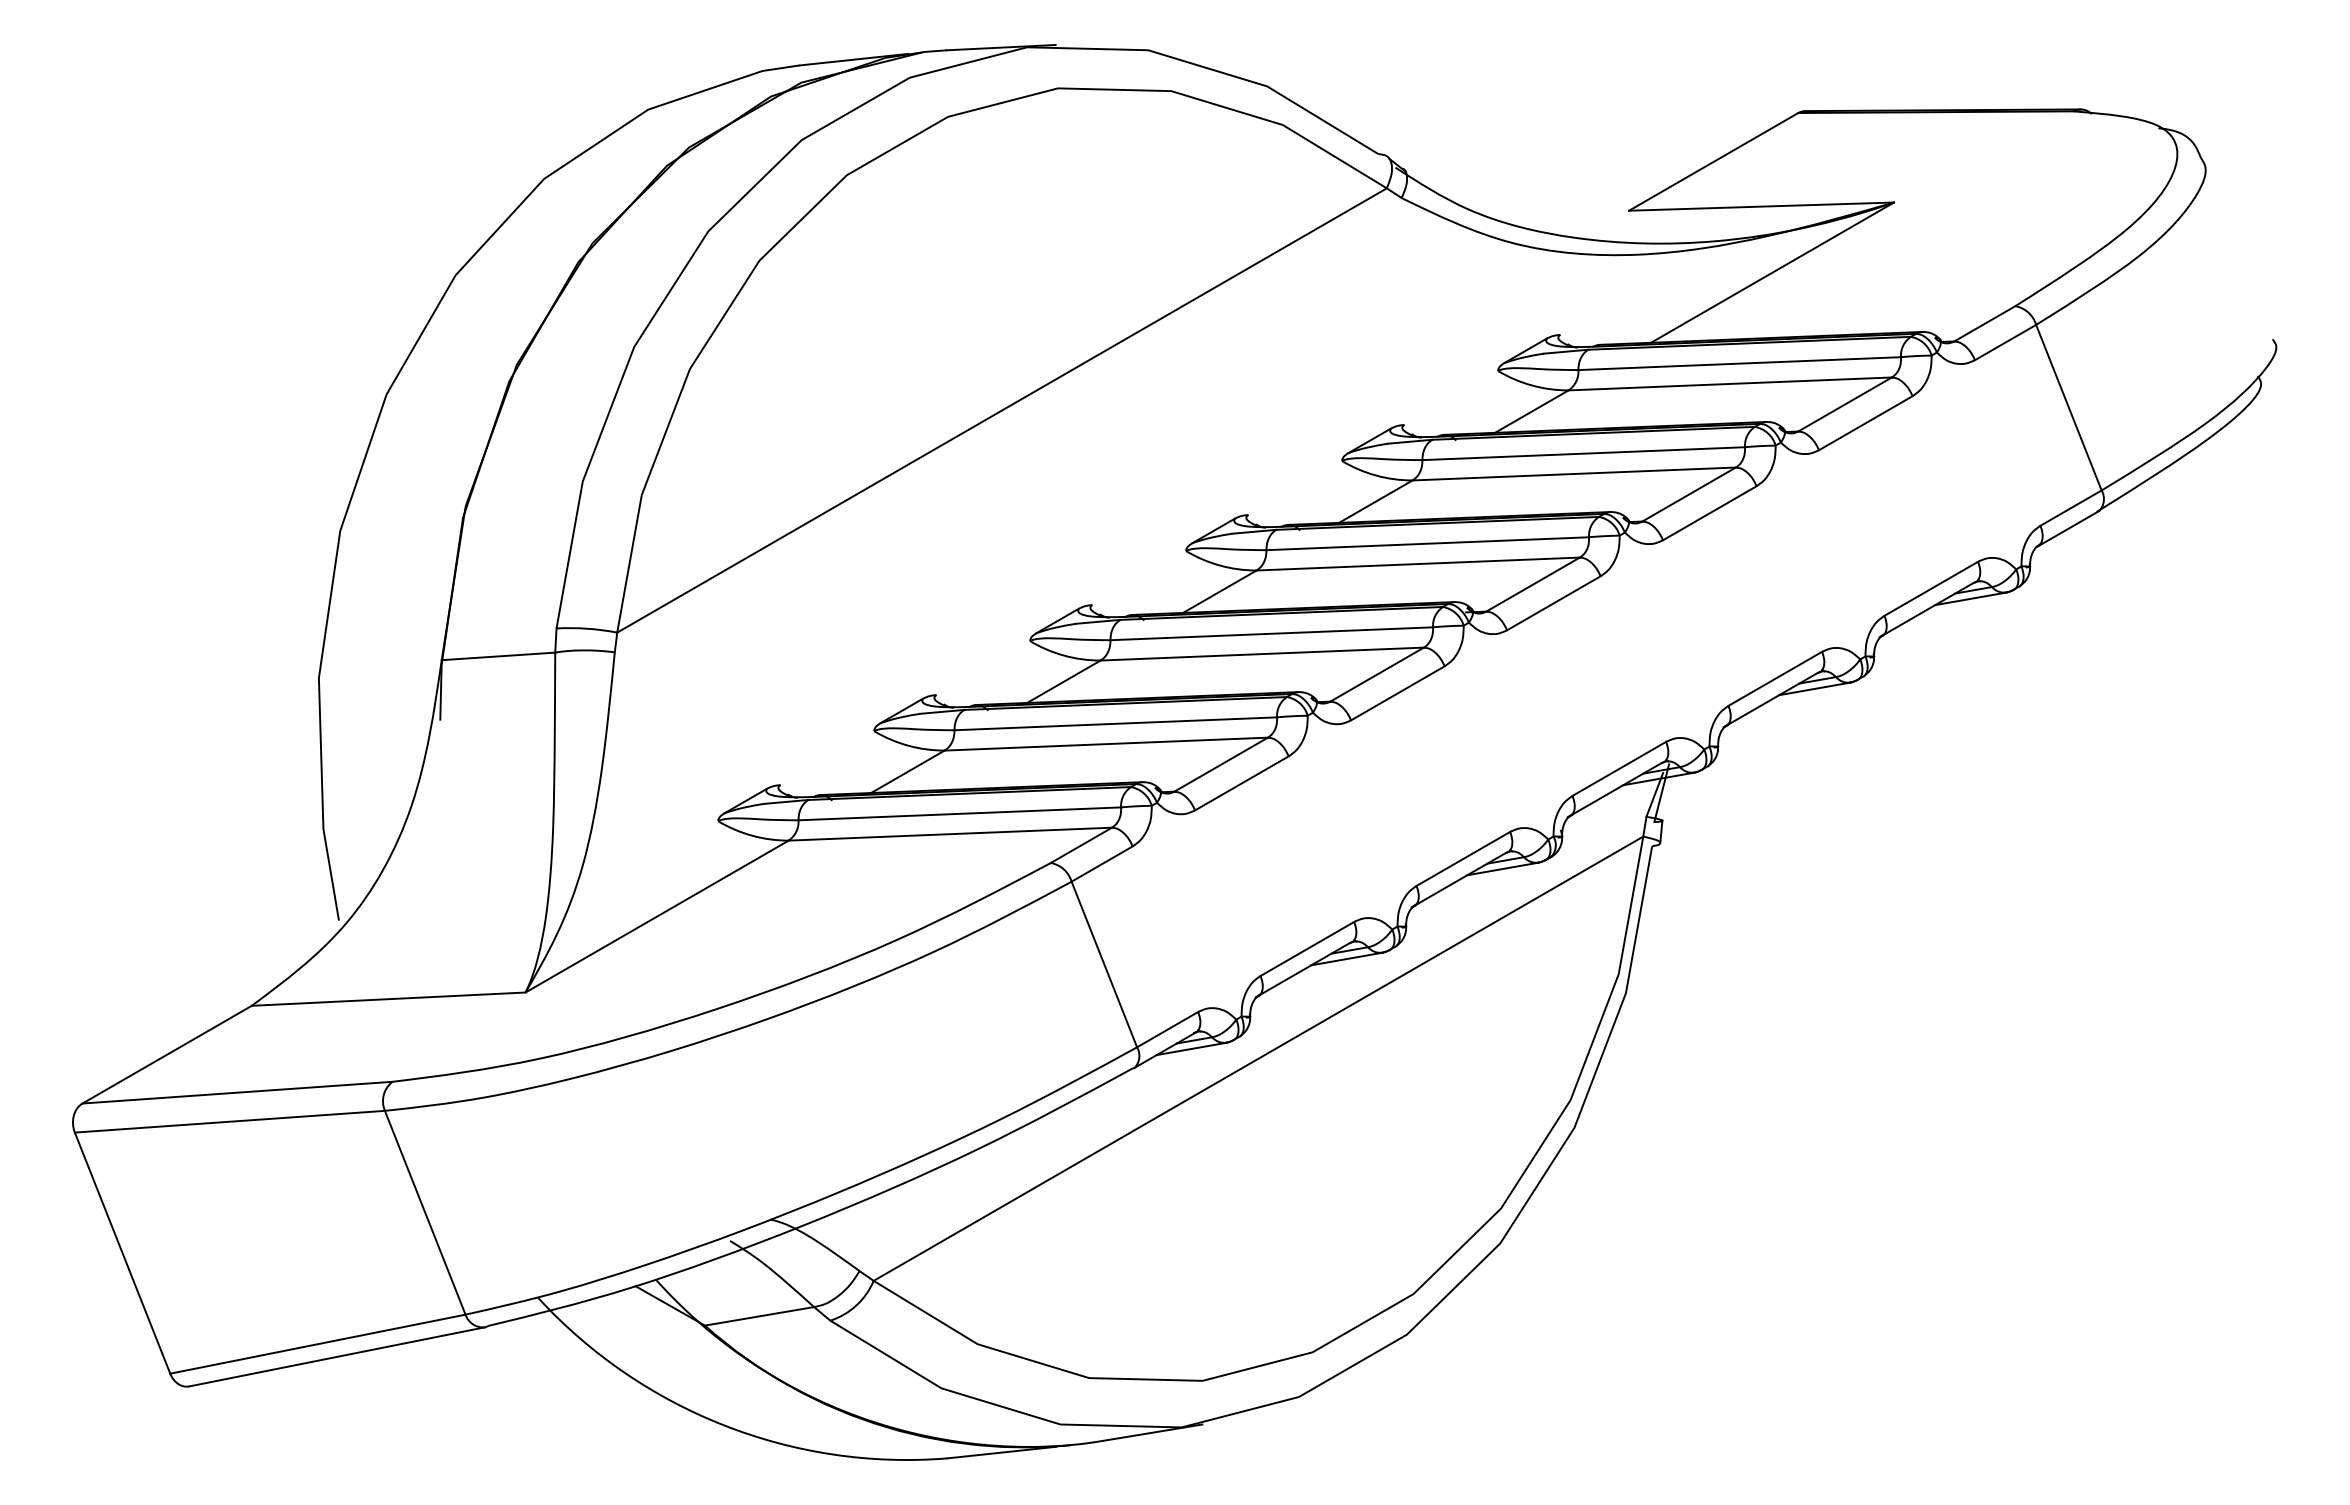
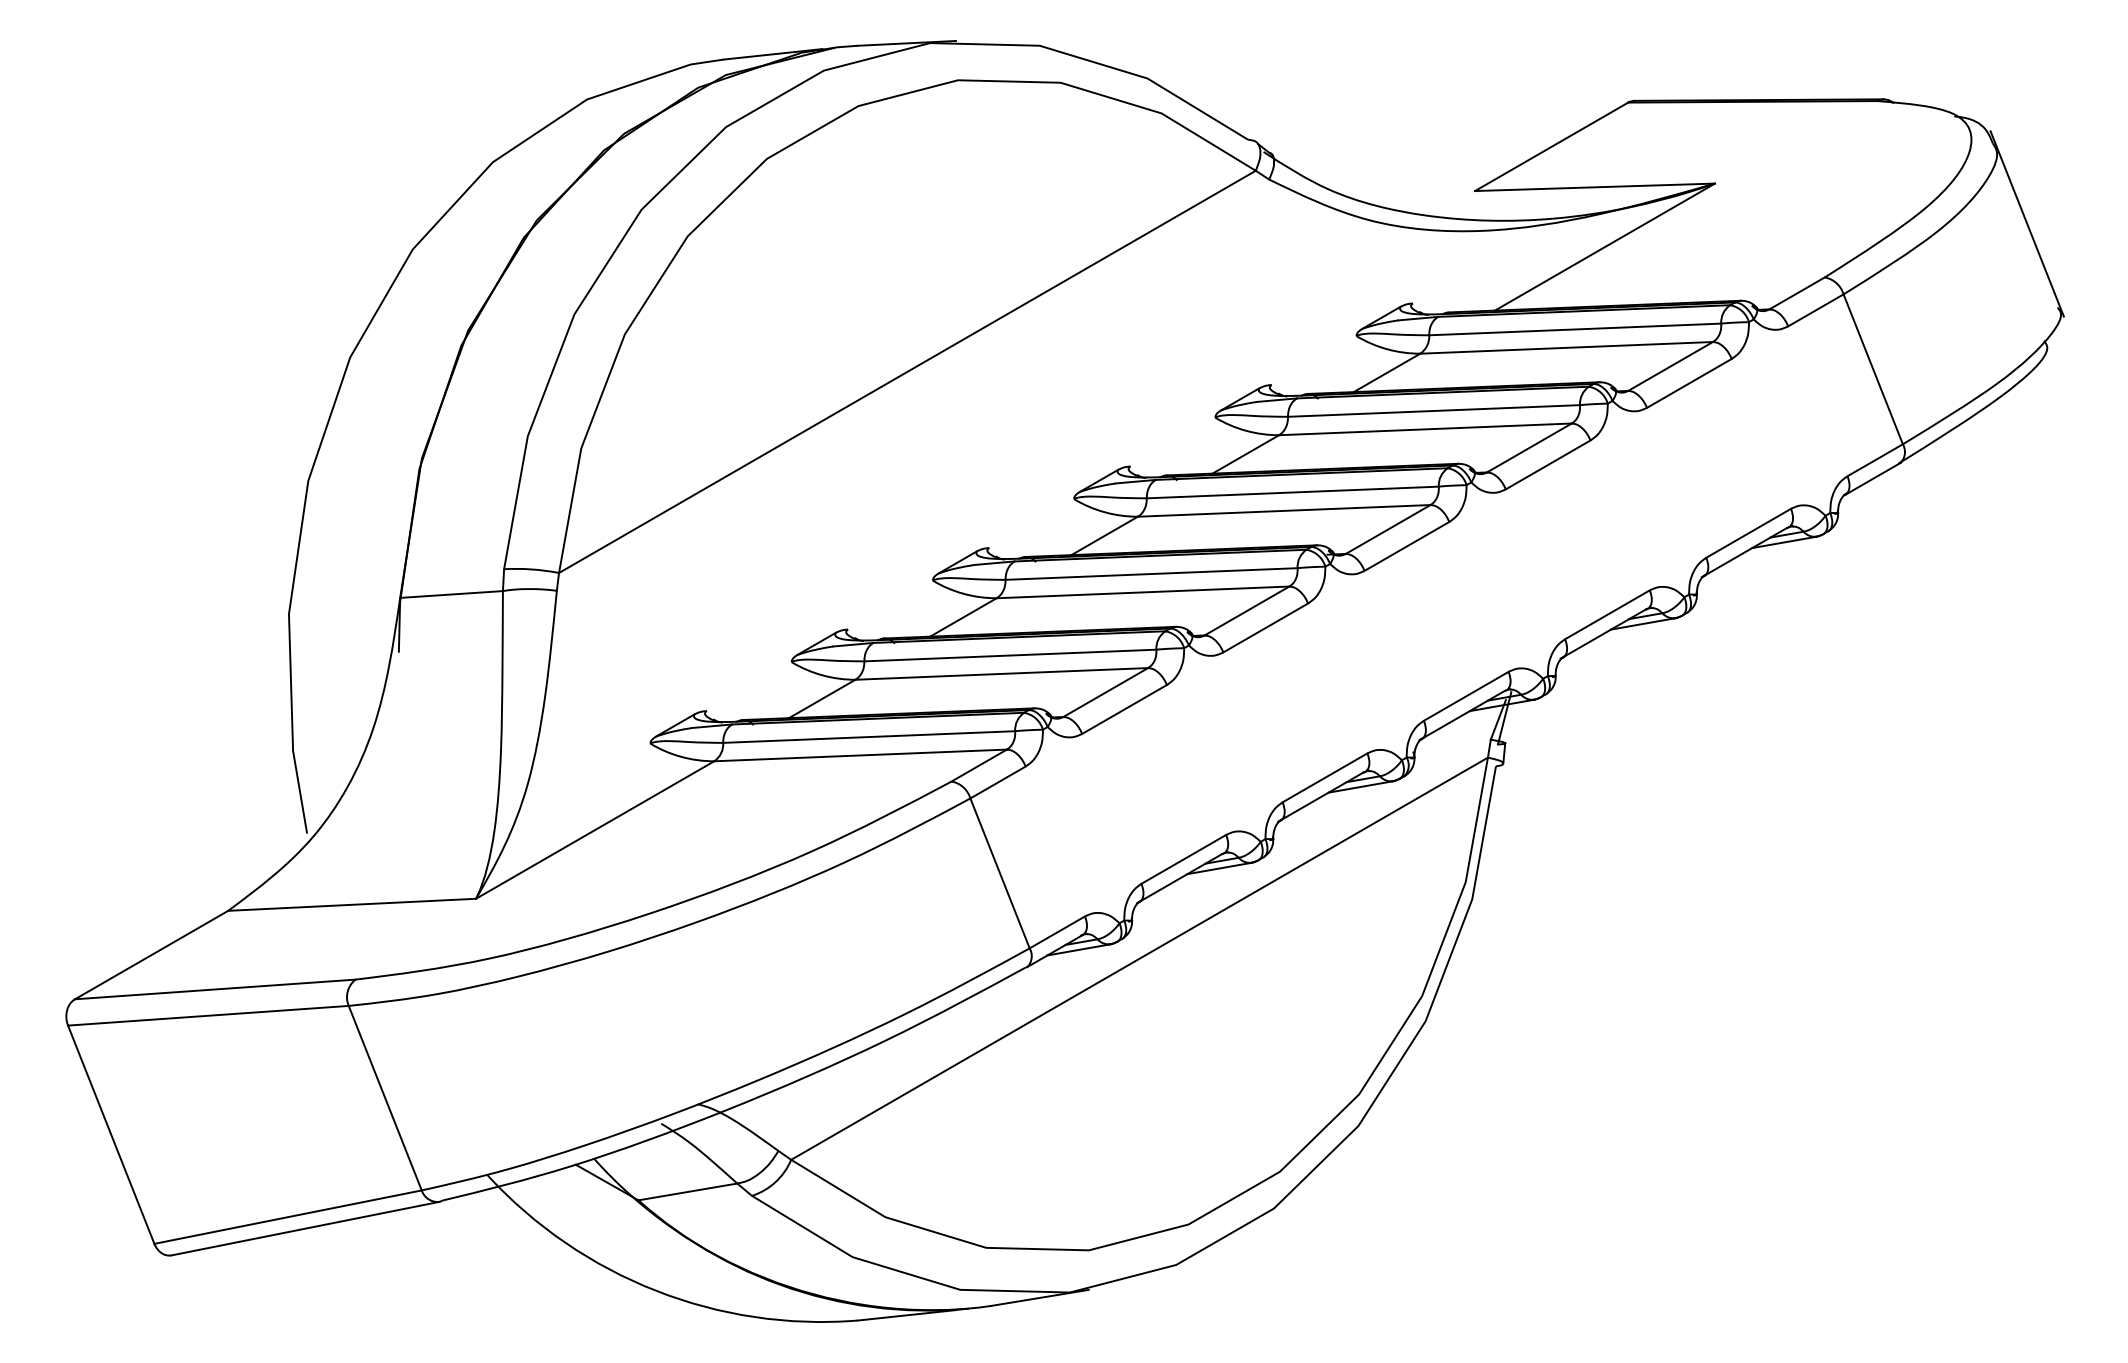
line: (2238, 246) -> (2026, 223), added

